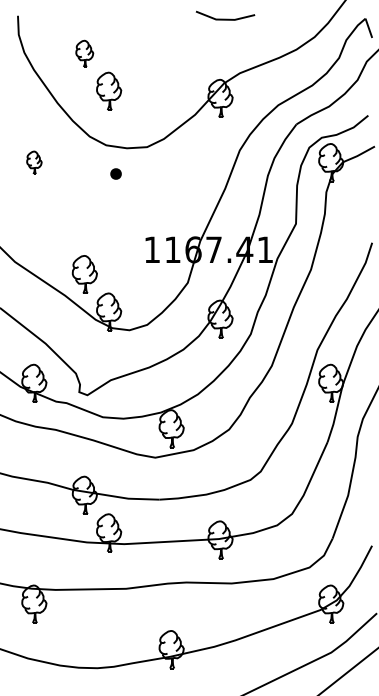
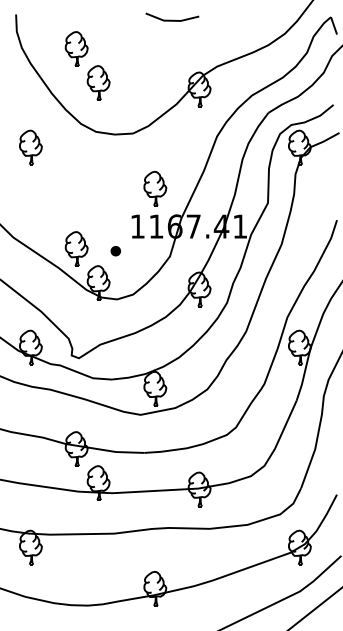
line: (225, 18) -> (172, 19), moved
part: (84, 53) -> (76, 48), size x1.43
part: (34, 162) -> (31, 147), size x1.67
part: (115, 173) -> (115, 250), moved
part: (171, 207) -> (155, 188), added

